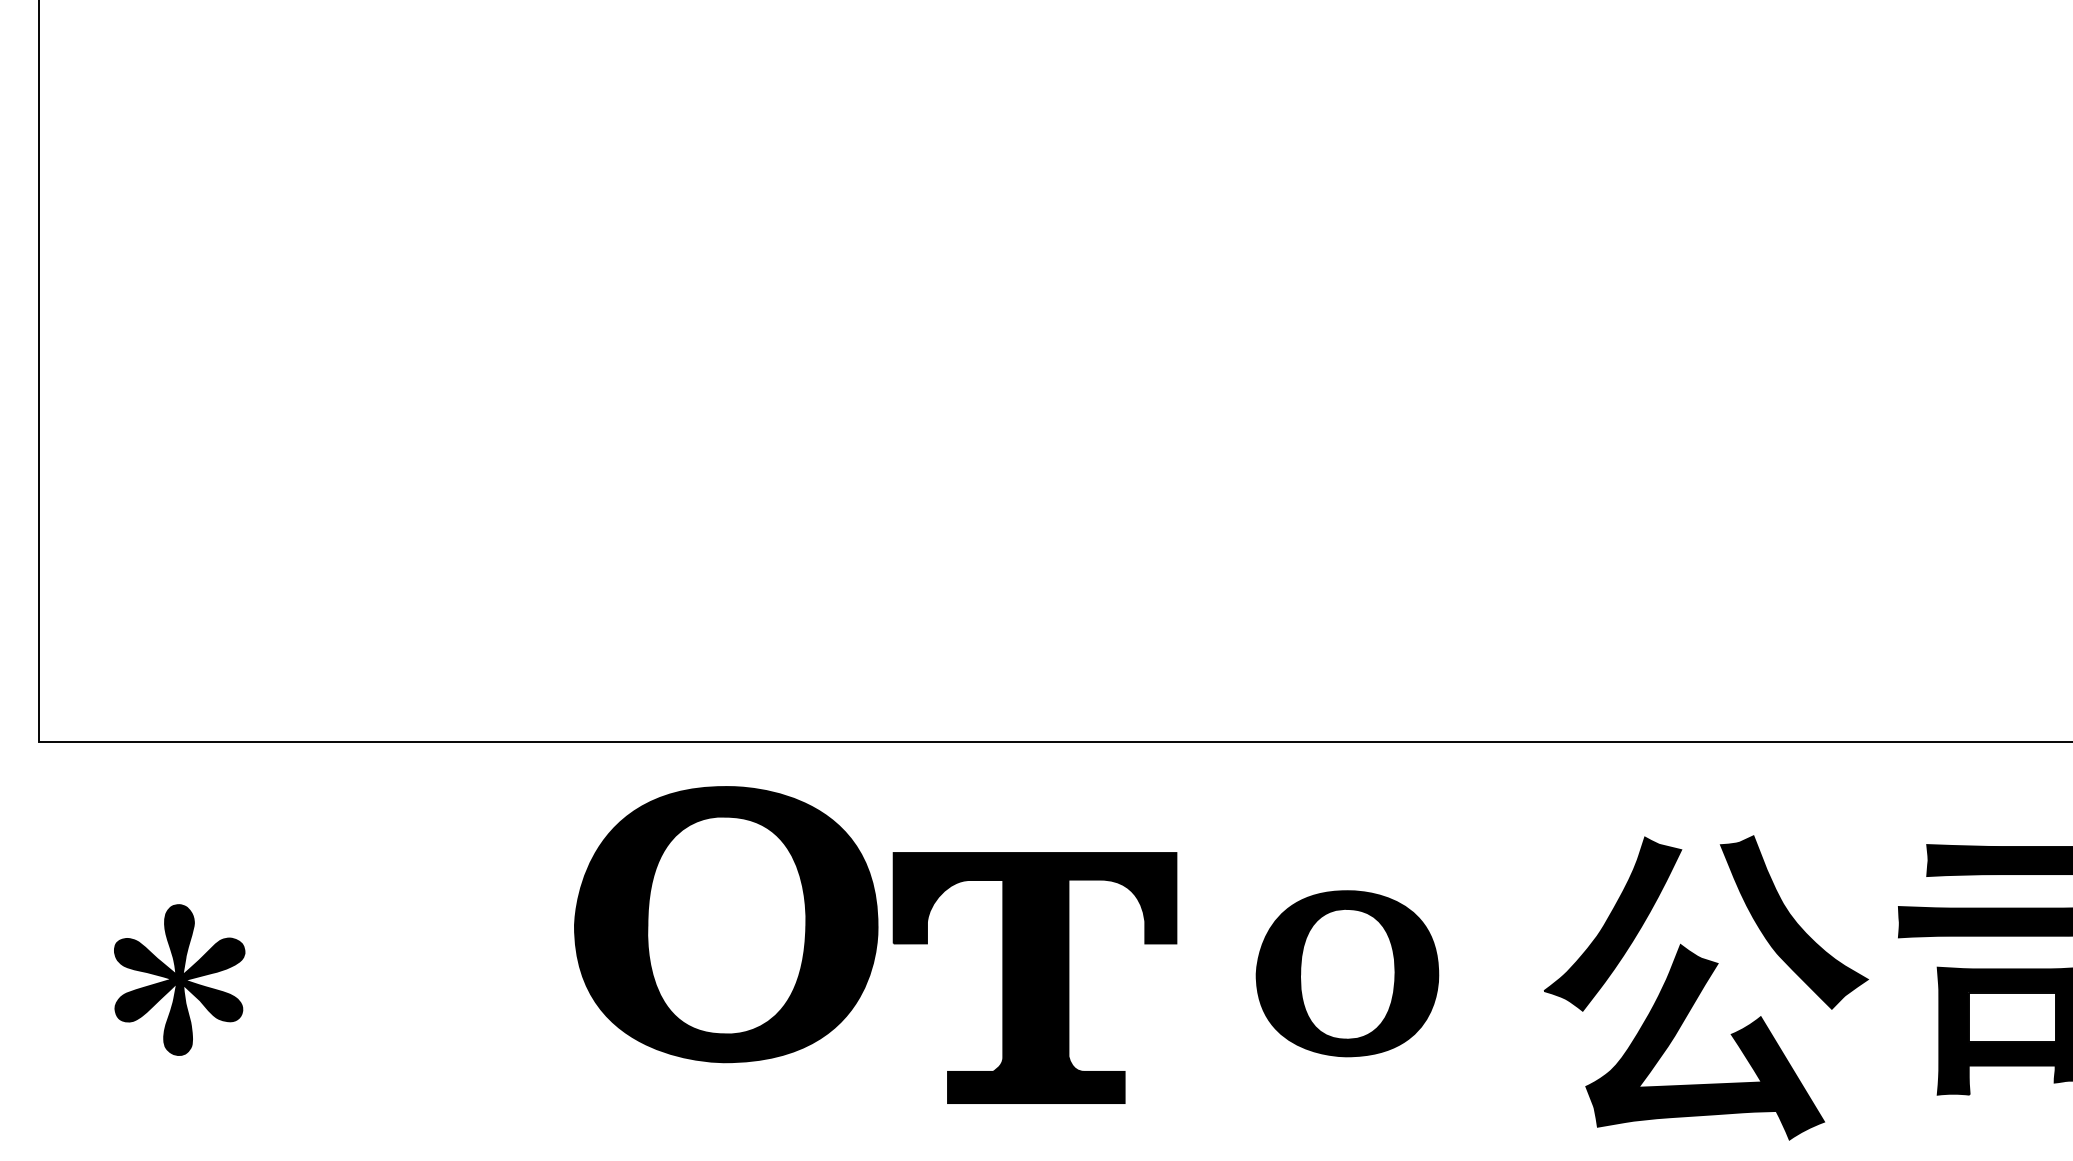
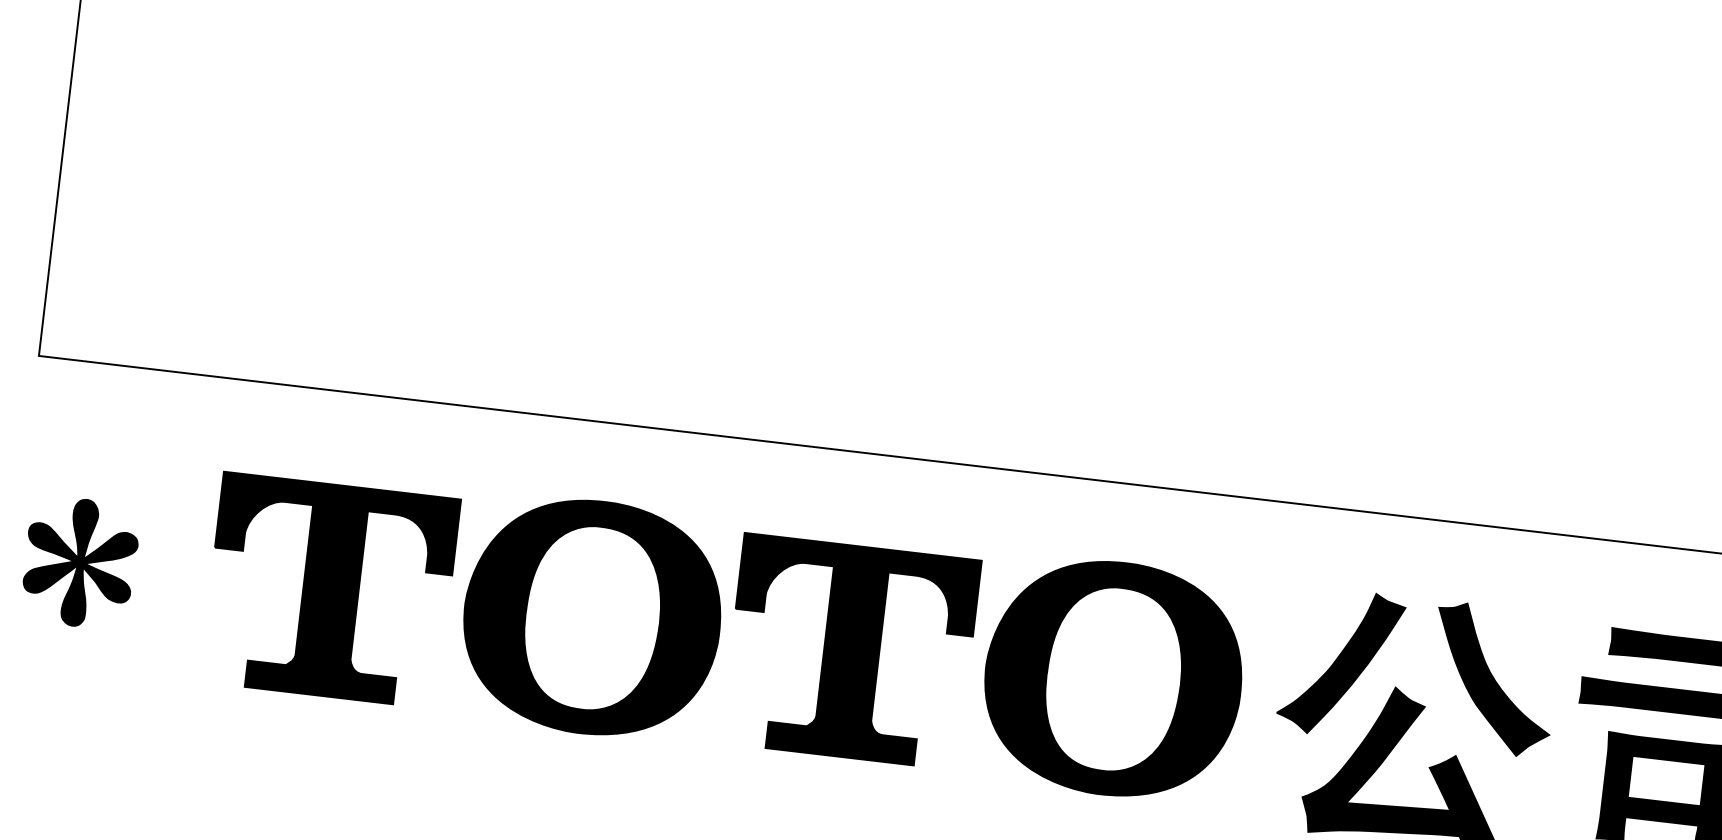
part: (726, 924) -> (592, 617), moved
part: (1347, 973) -> (1113, 678), size x1.67
part: (414, 977) -> (330, 590), added
part: (179, 979) -> (80, 562), moved

